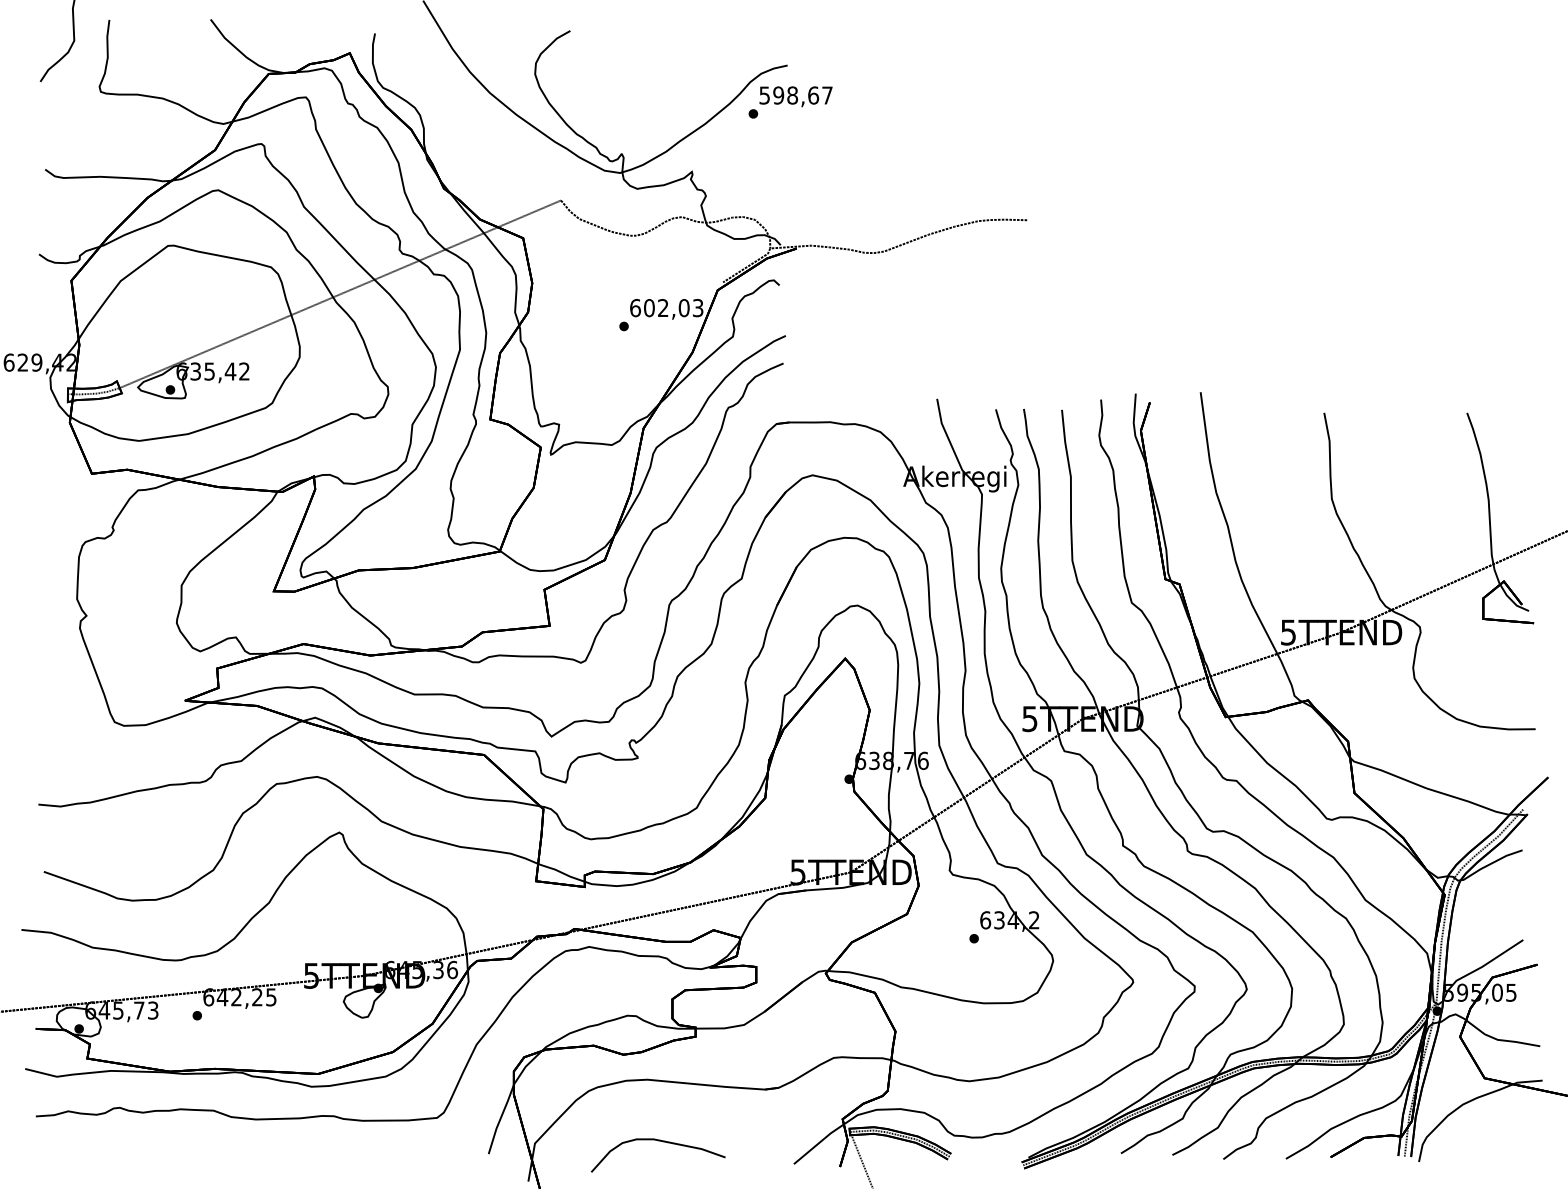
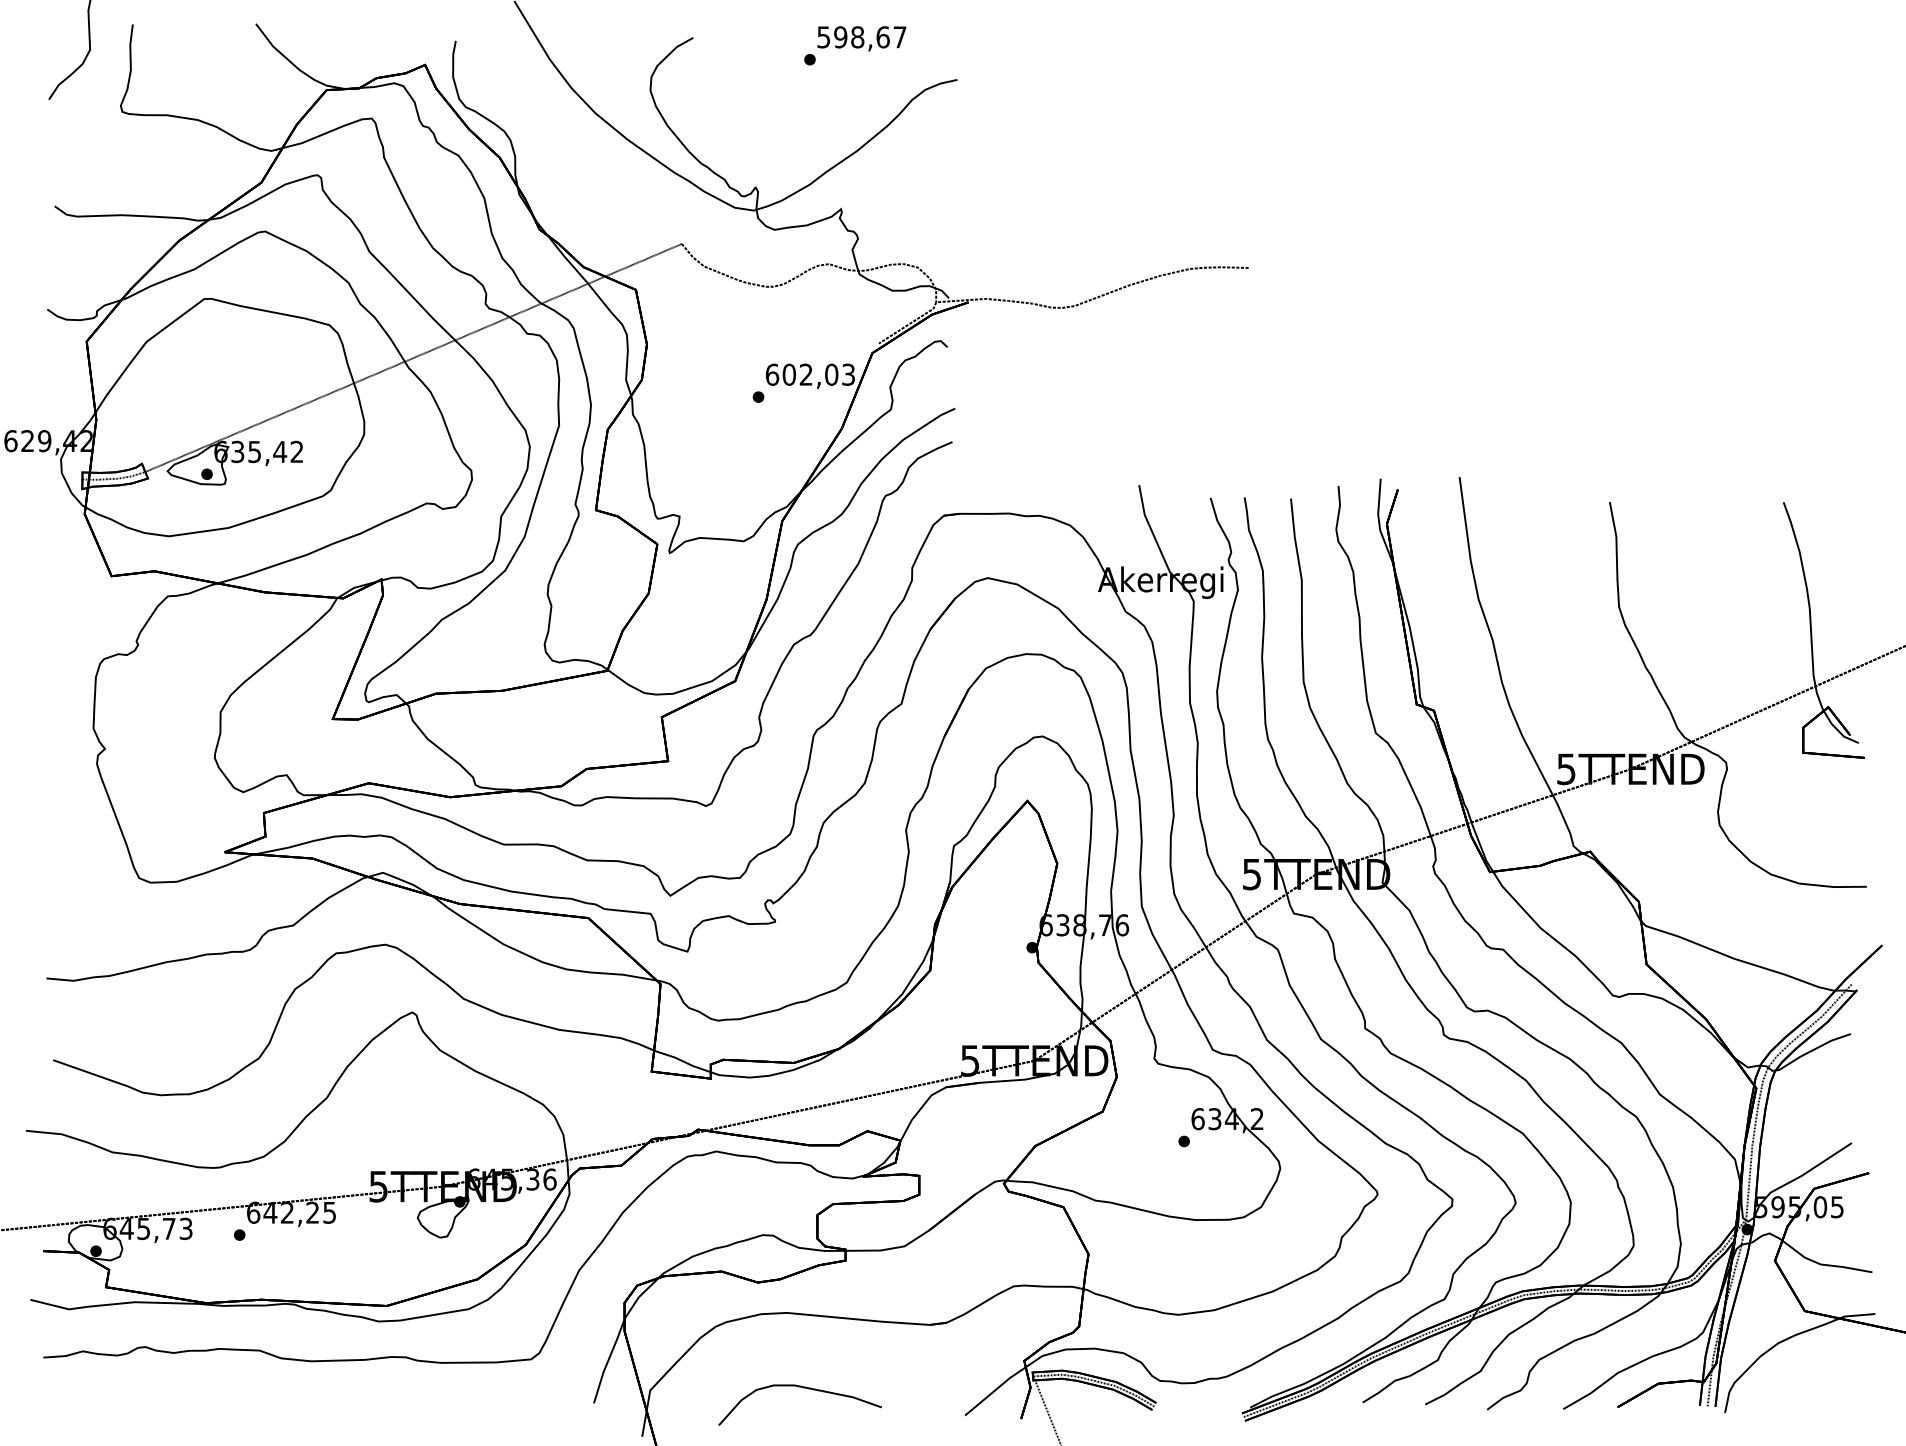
text: (790, 102) -> (855, 45), moved

